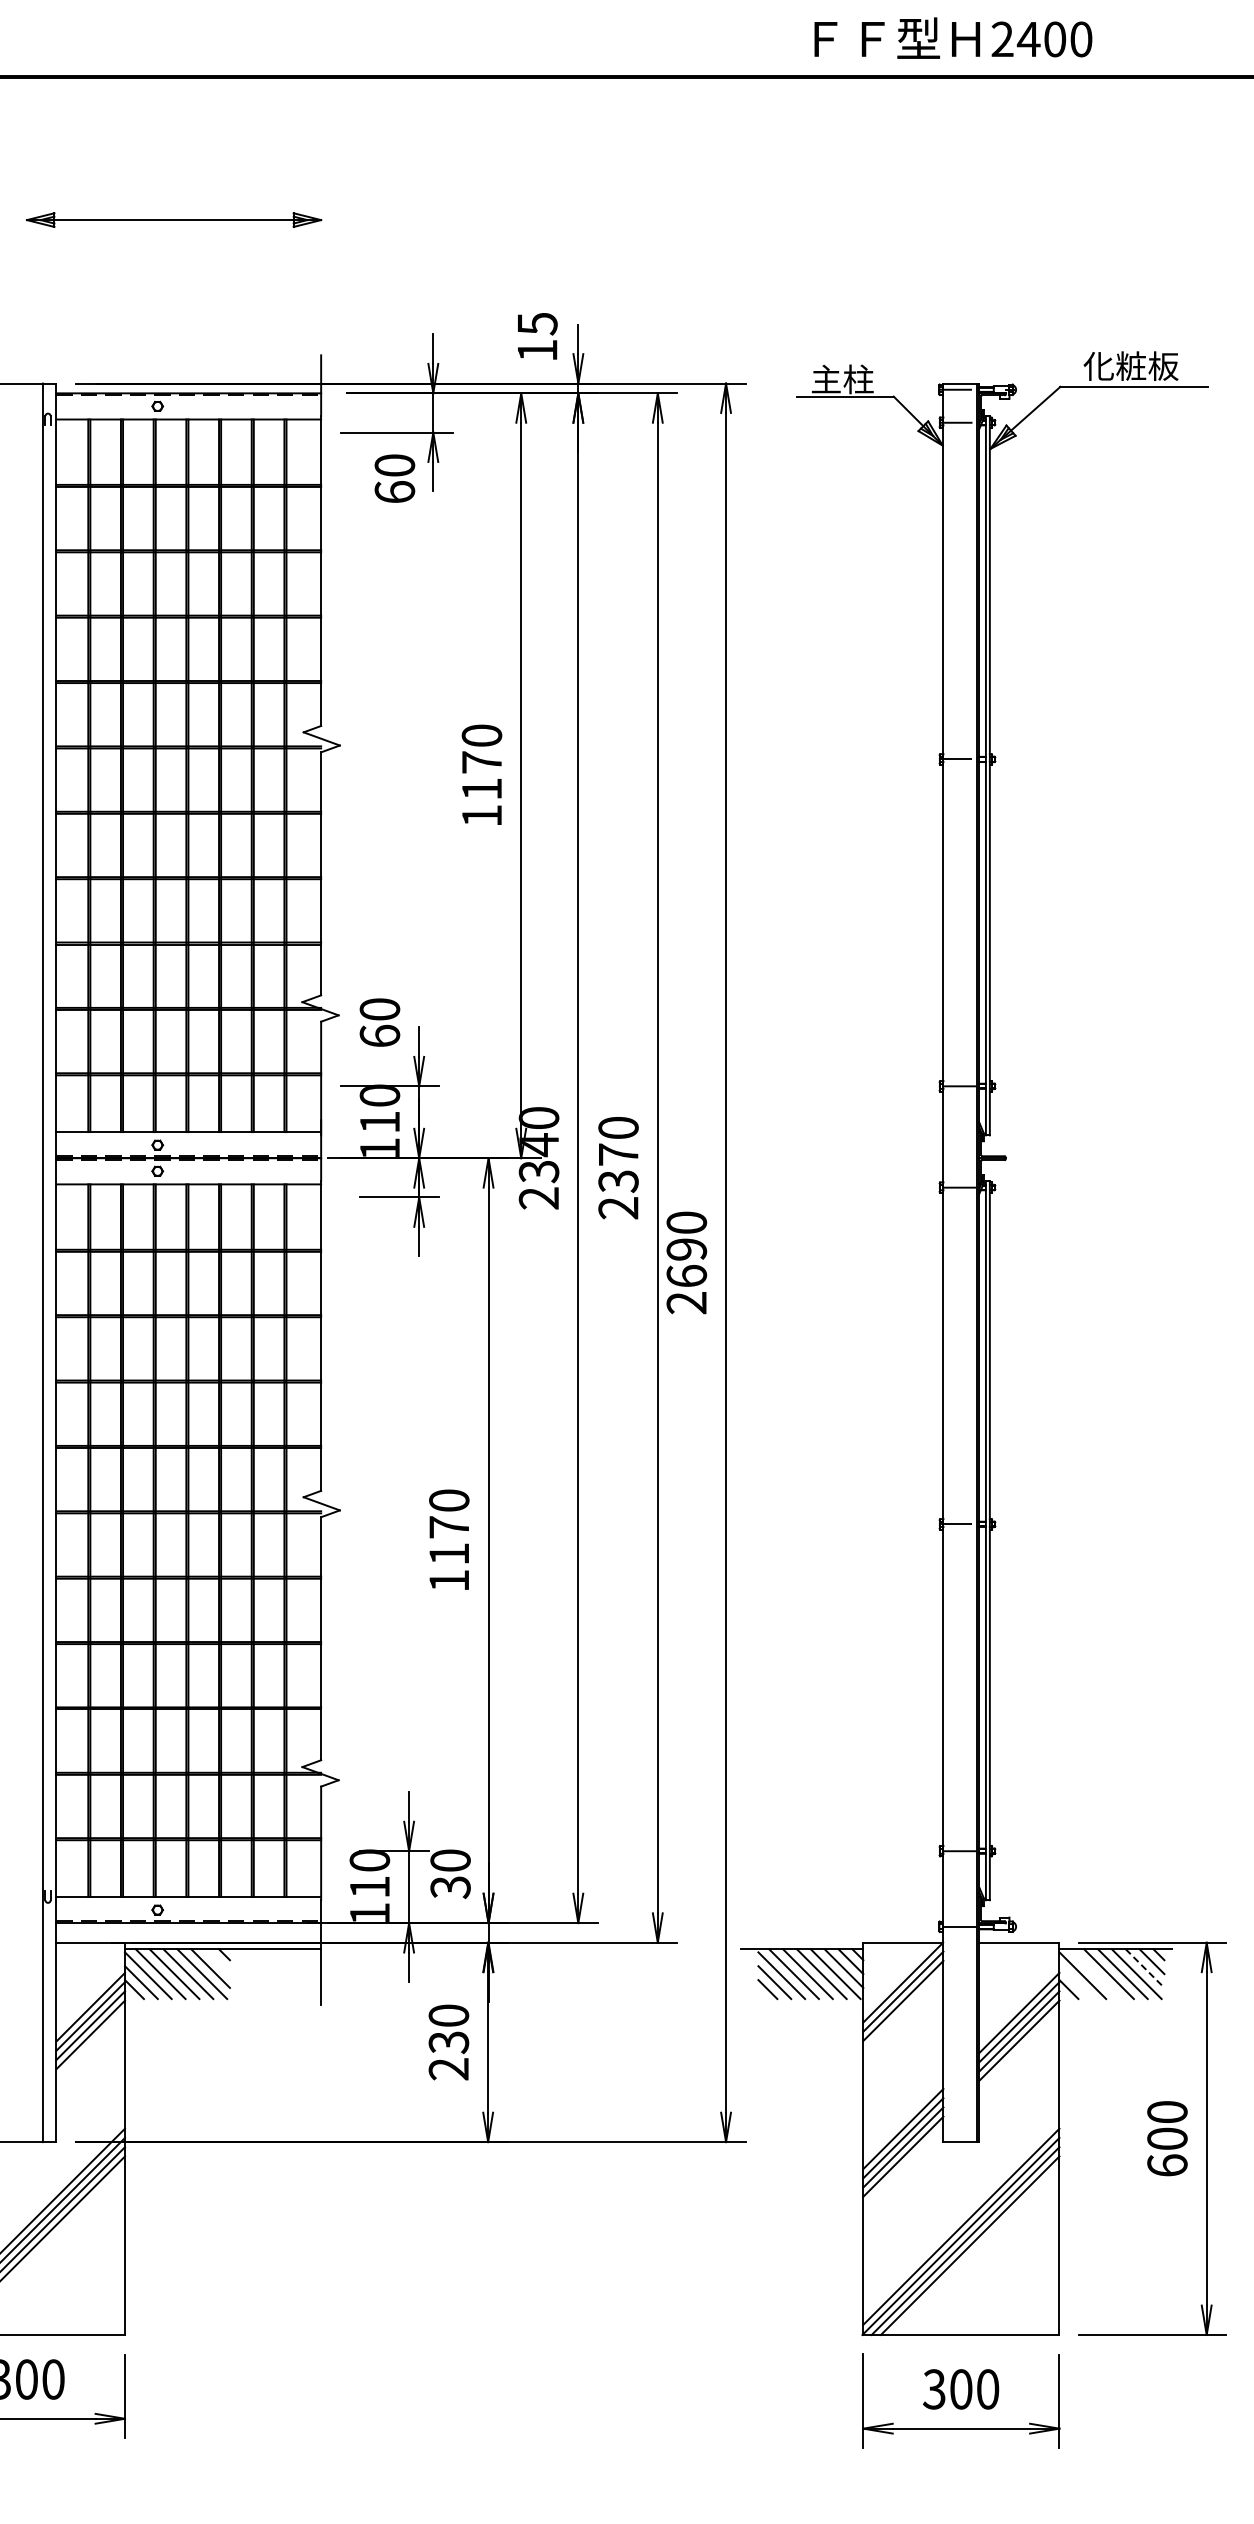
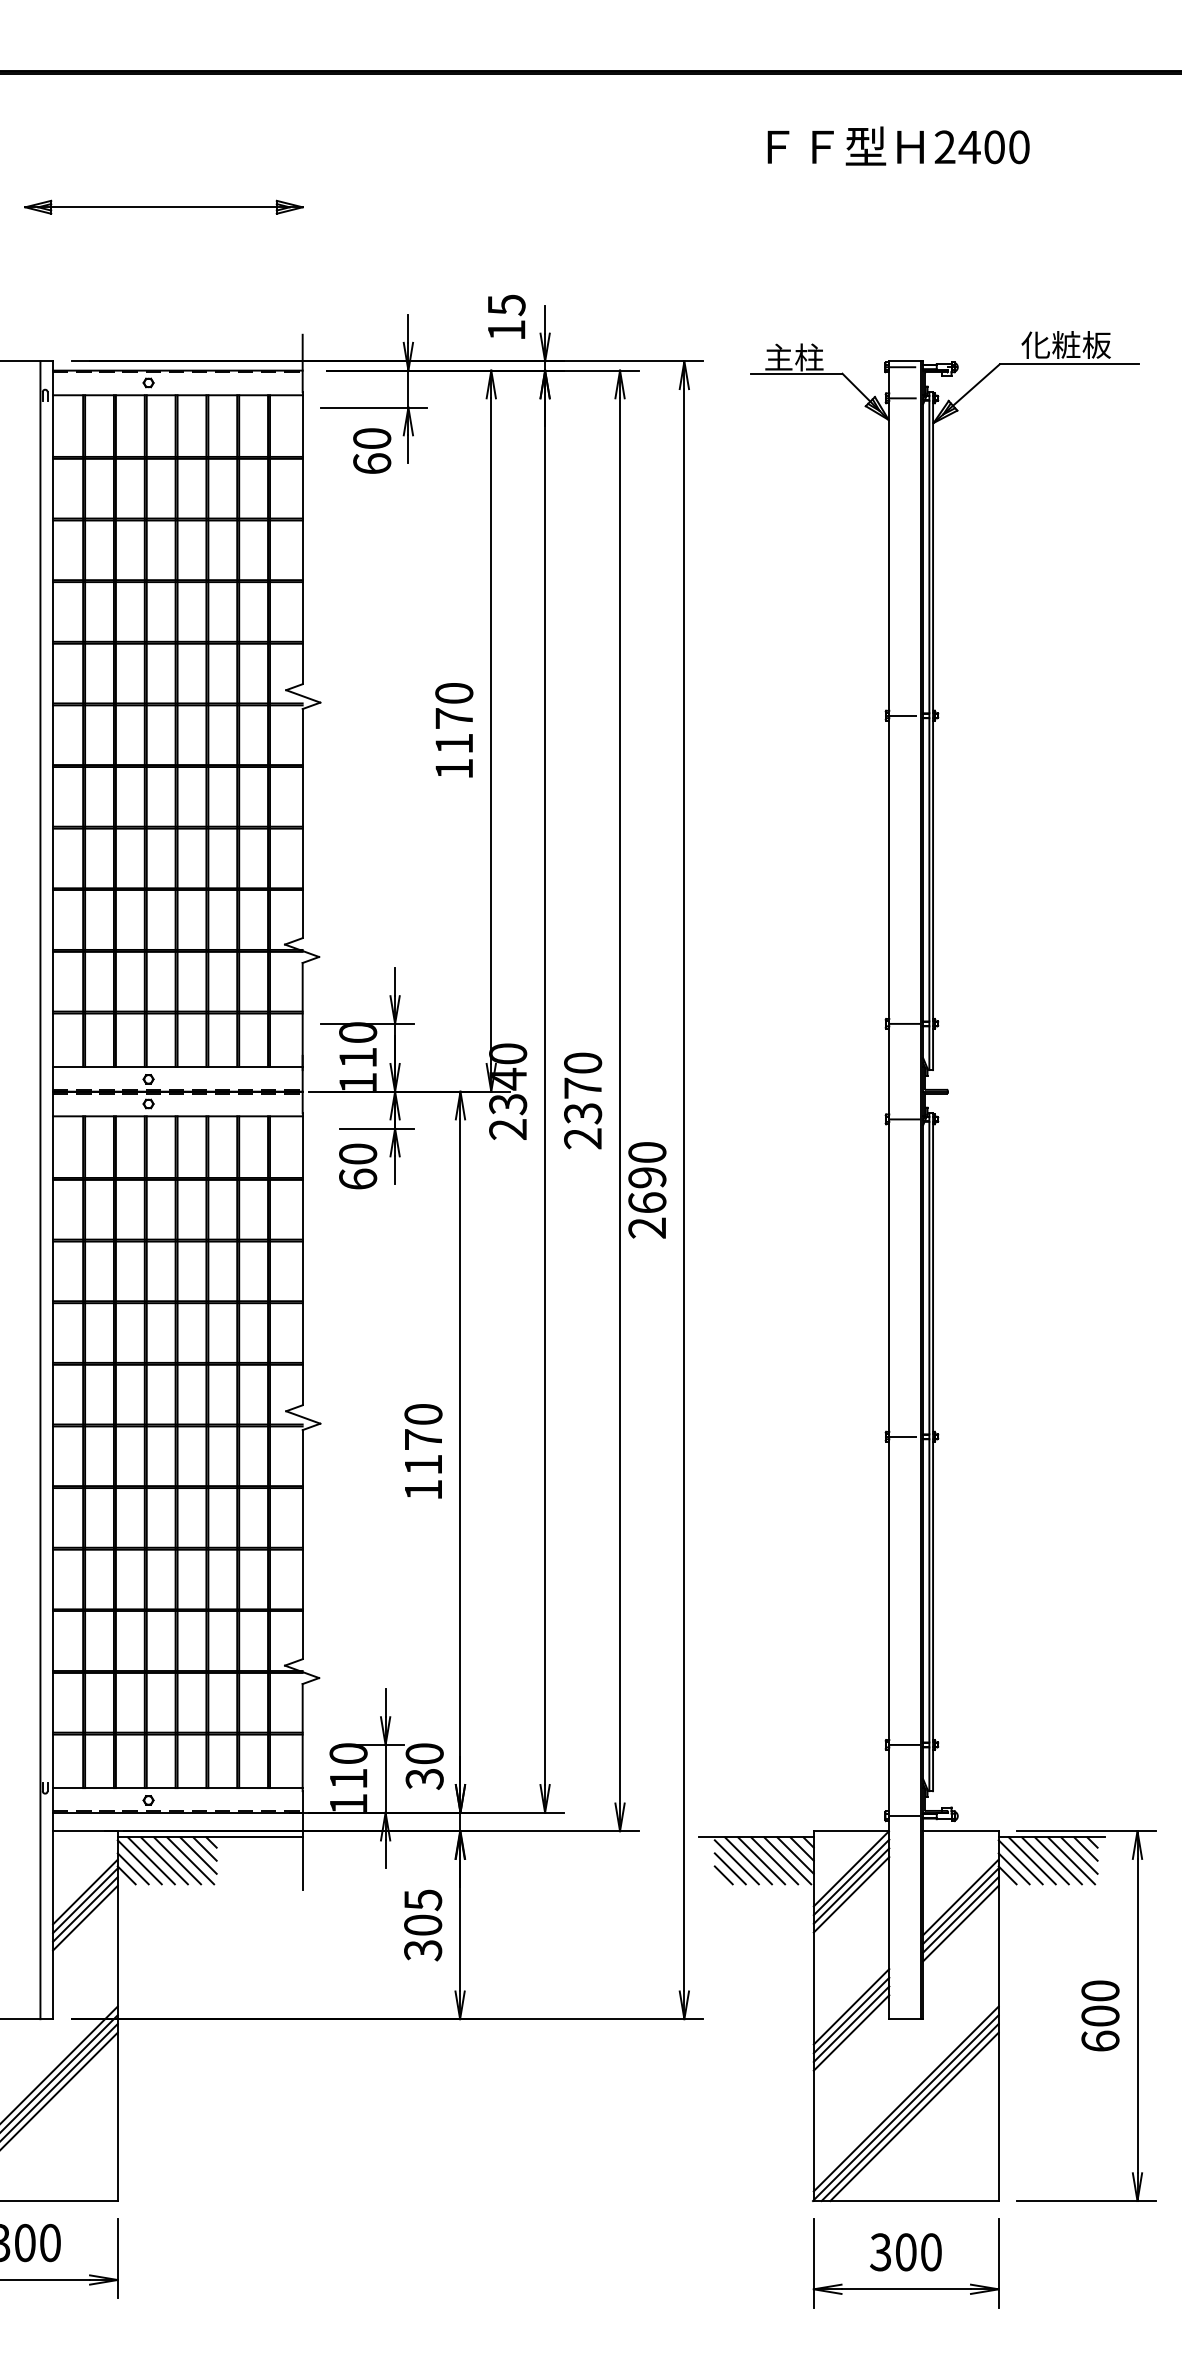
text: (953, 37) -> (898, 145), moved
text: (379, 1022) -> (357, 1166), moved
line: (217, 1961) -> (204, 1848), added
line: (1145, 1968) -> (1079, 1855), dashed -> solid
line: (1095, 1974) -> (1032, 1861), added
line: (1075, 1982) -> (1013, 1868), added
line: (903, 2010) -> (851, 1895), added
text: (448, 2042) -> (422, 1925), 230 -> 305

